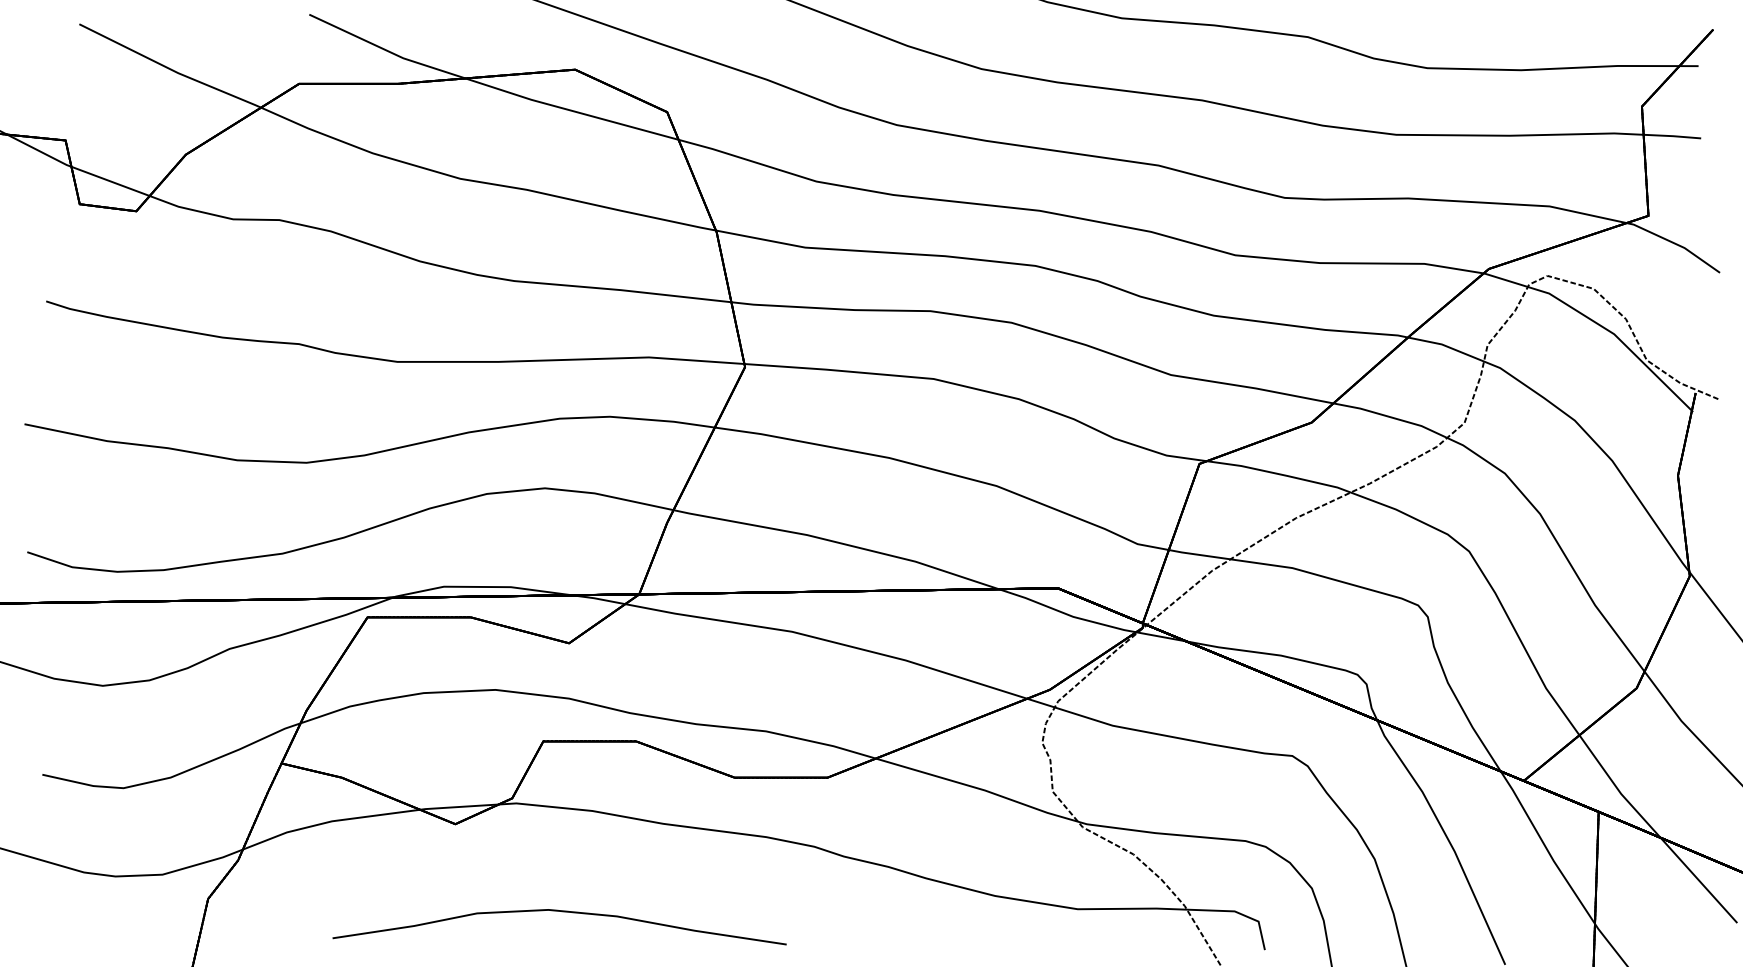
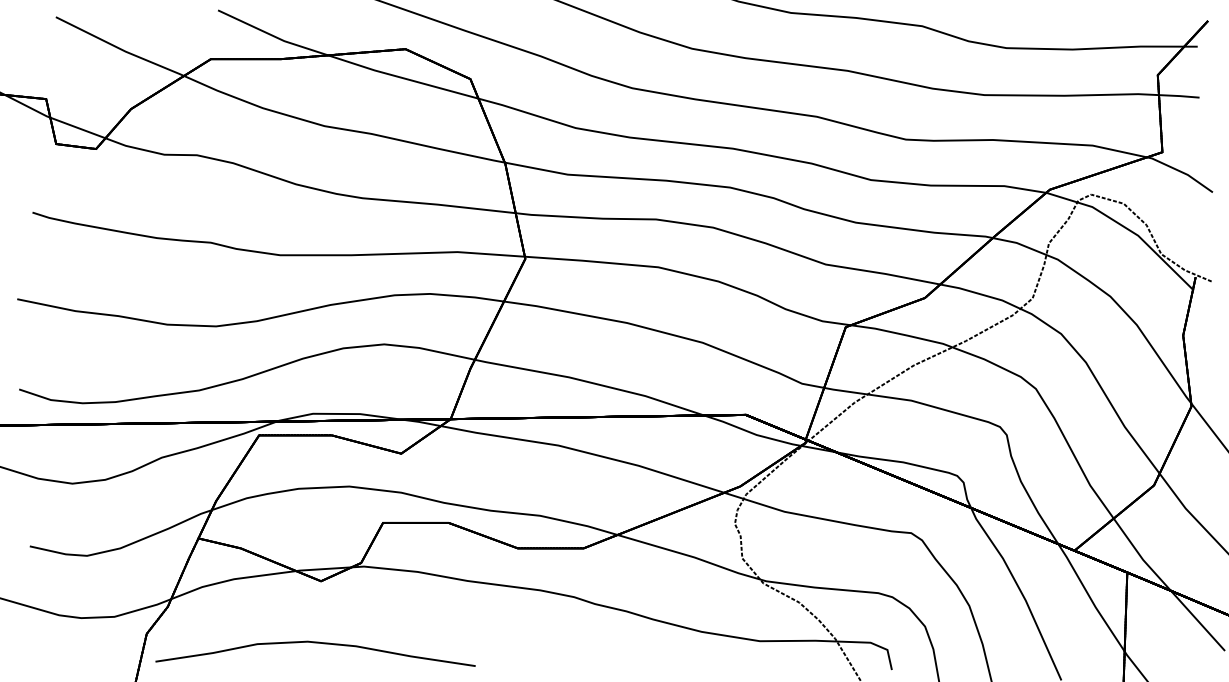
part: (559, 912) -> (315, 643), moved

